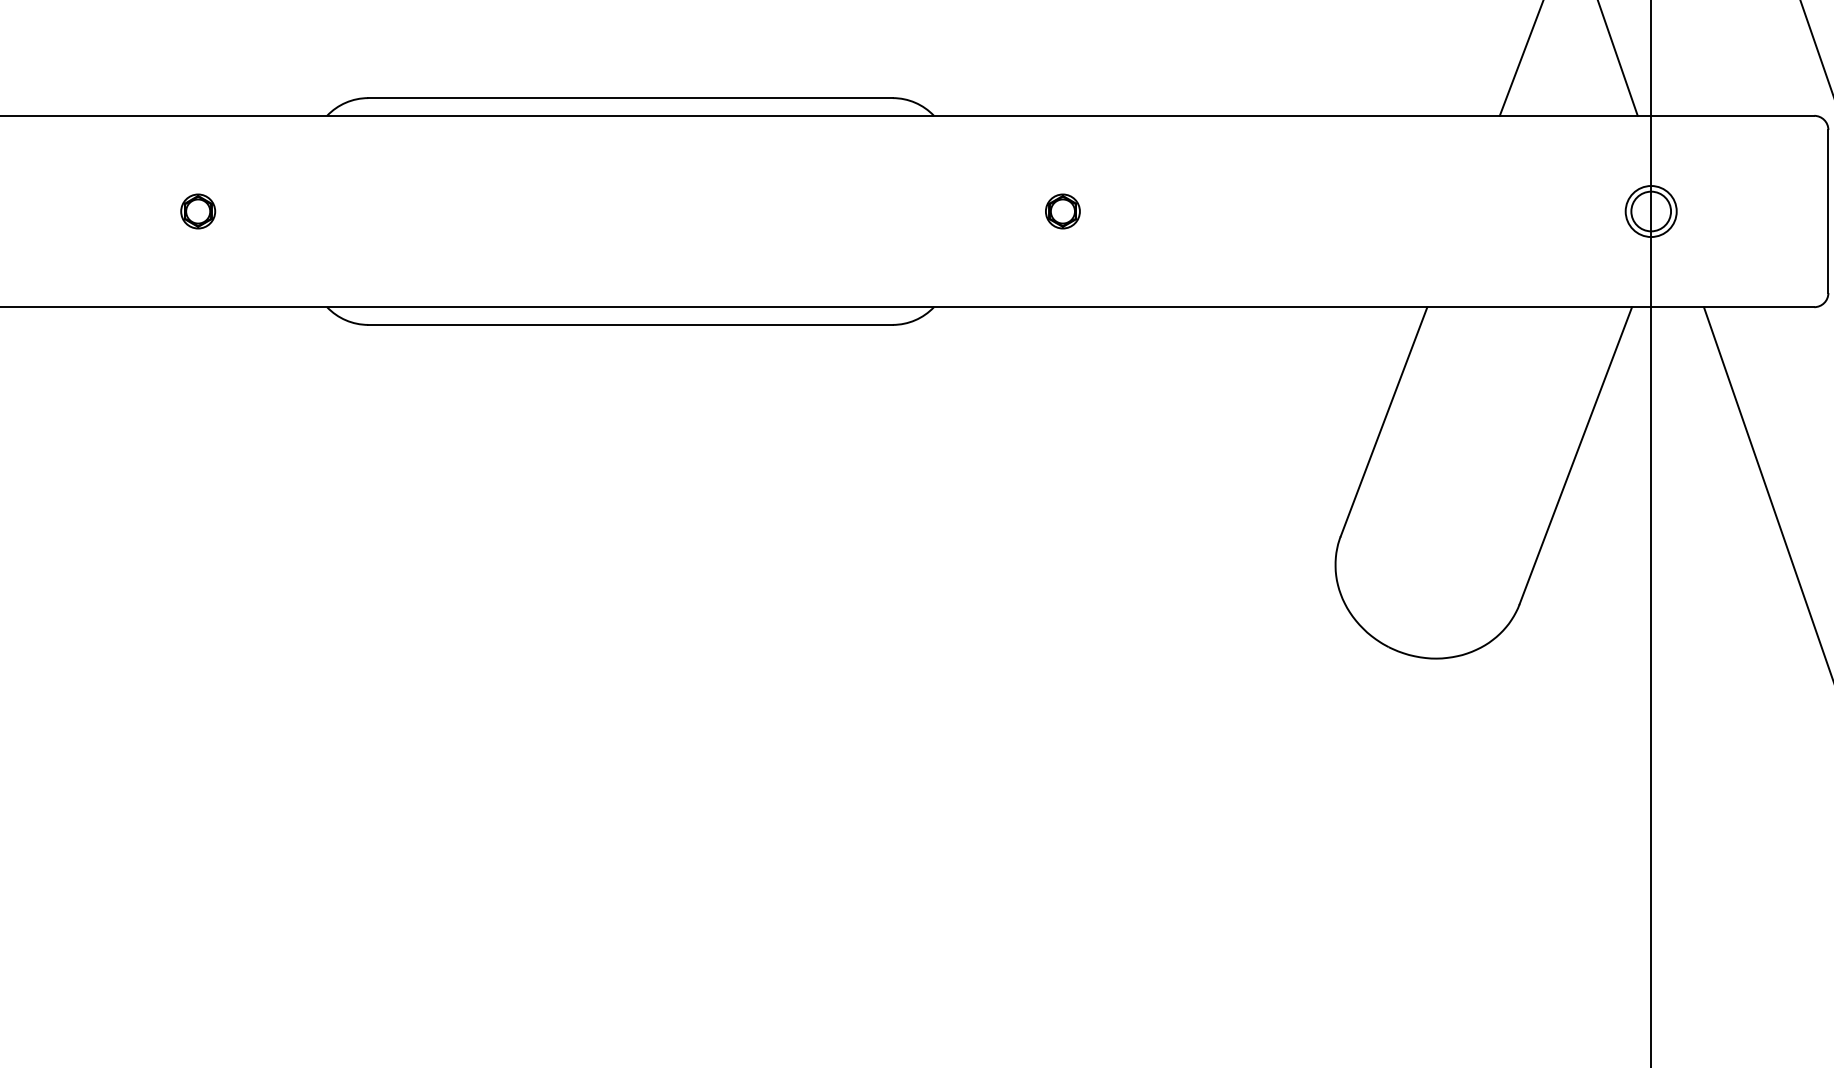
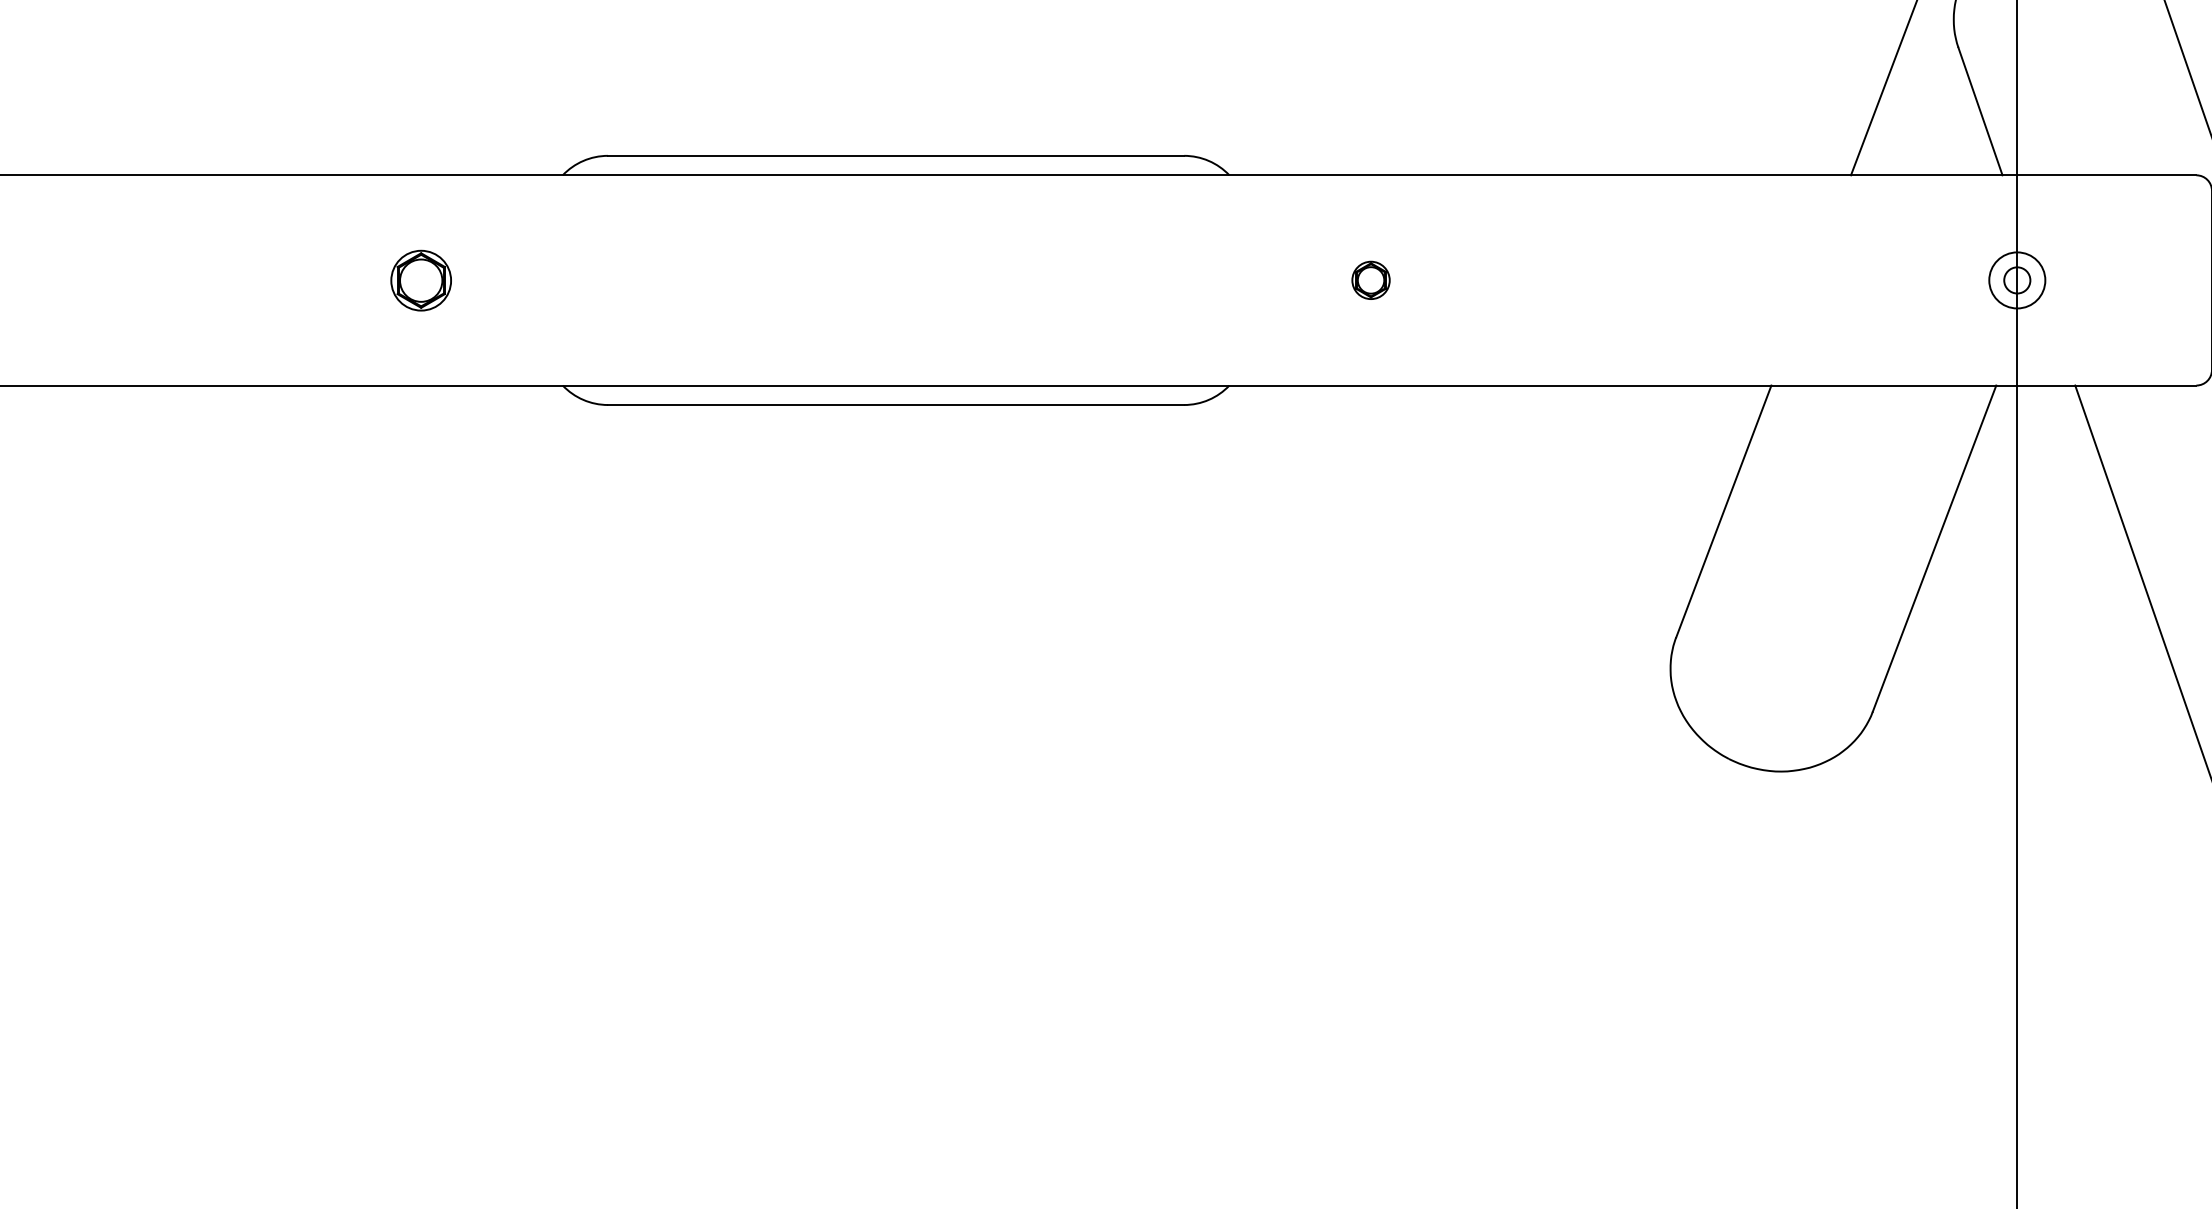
part: (197, 210) -> (420, 279), size x1.6
circle: (1651, 211) -> (2017, 280), size x0.6

